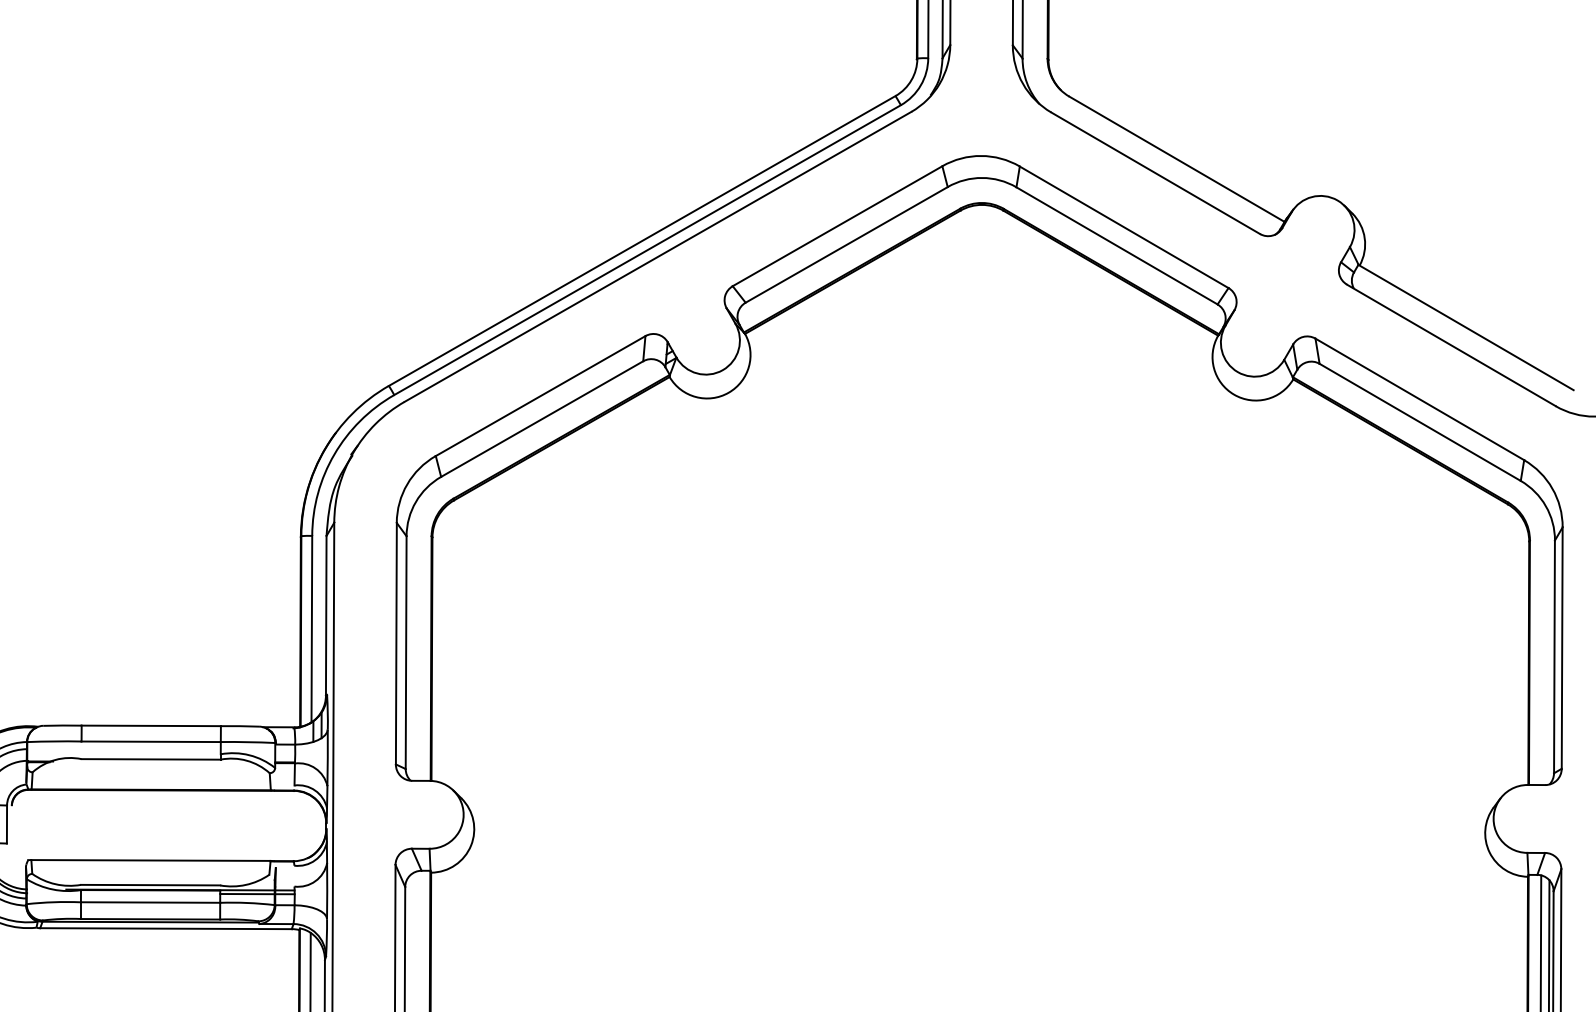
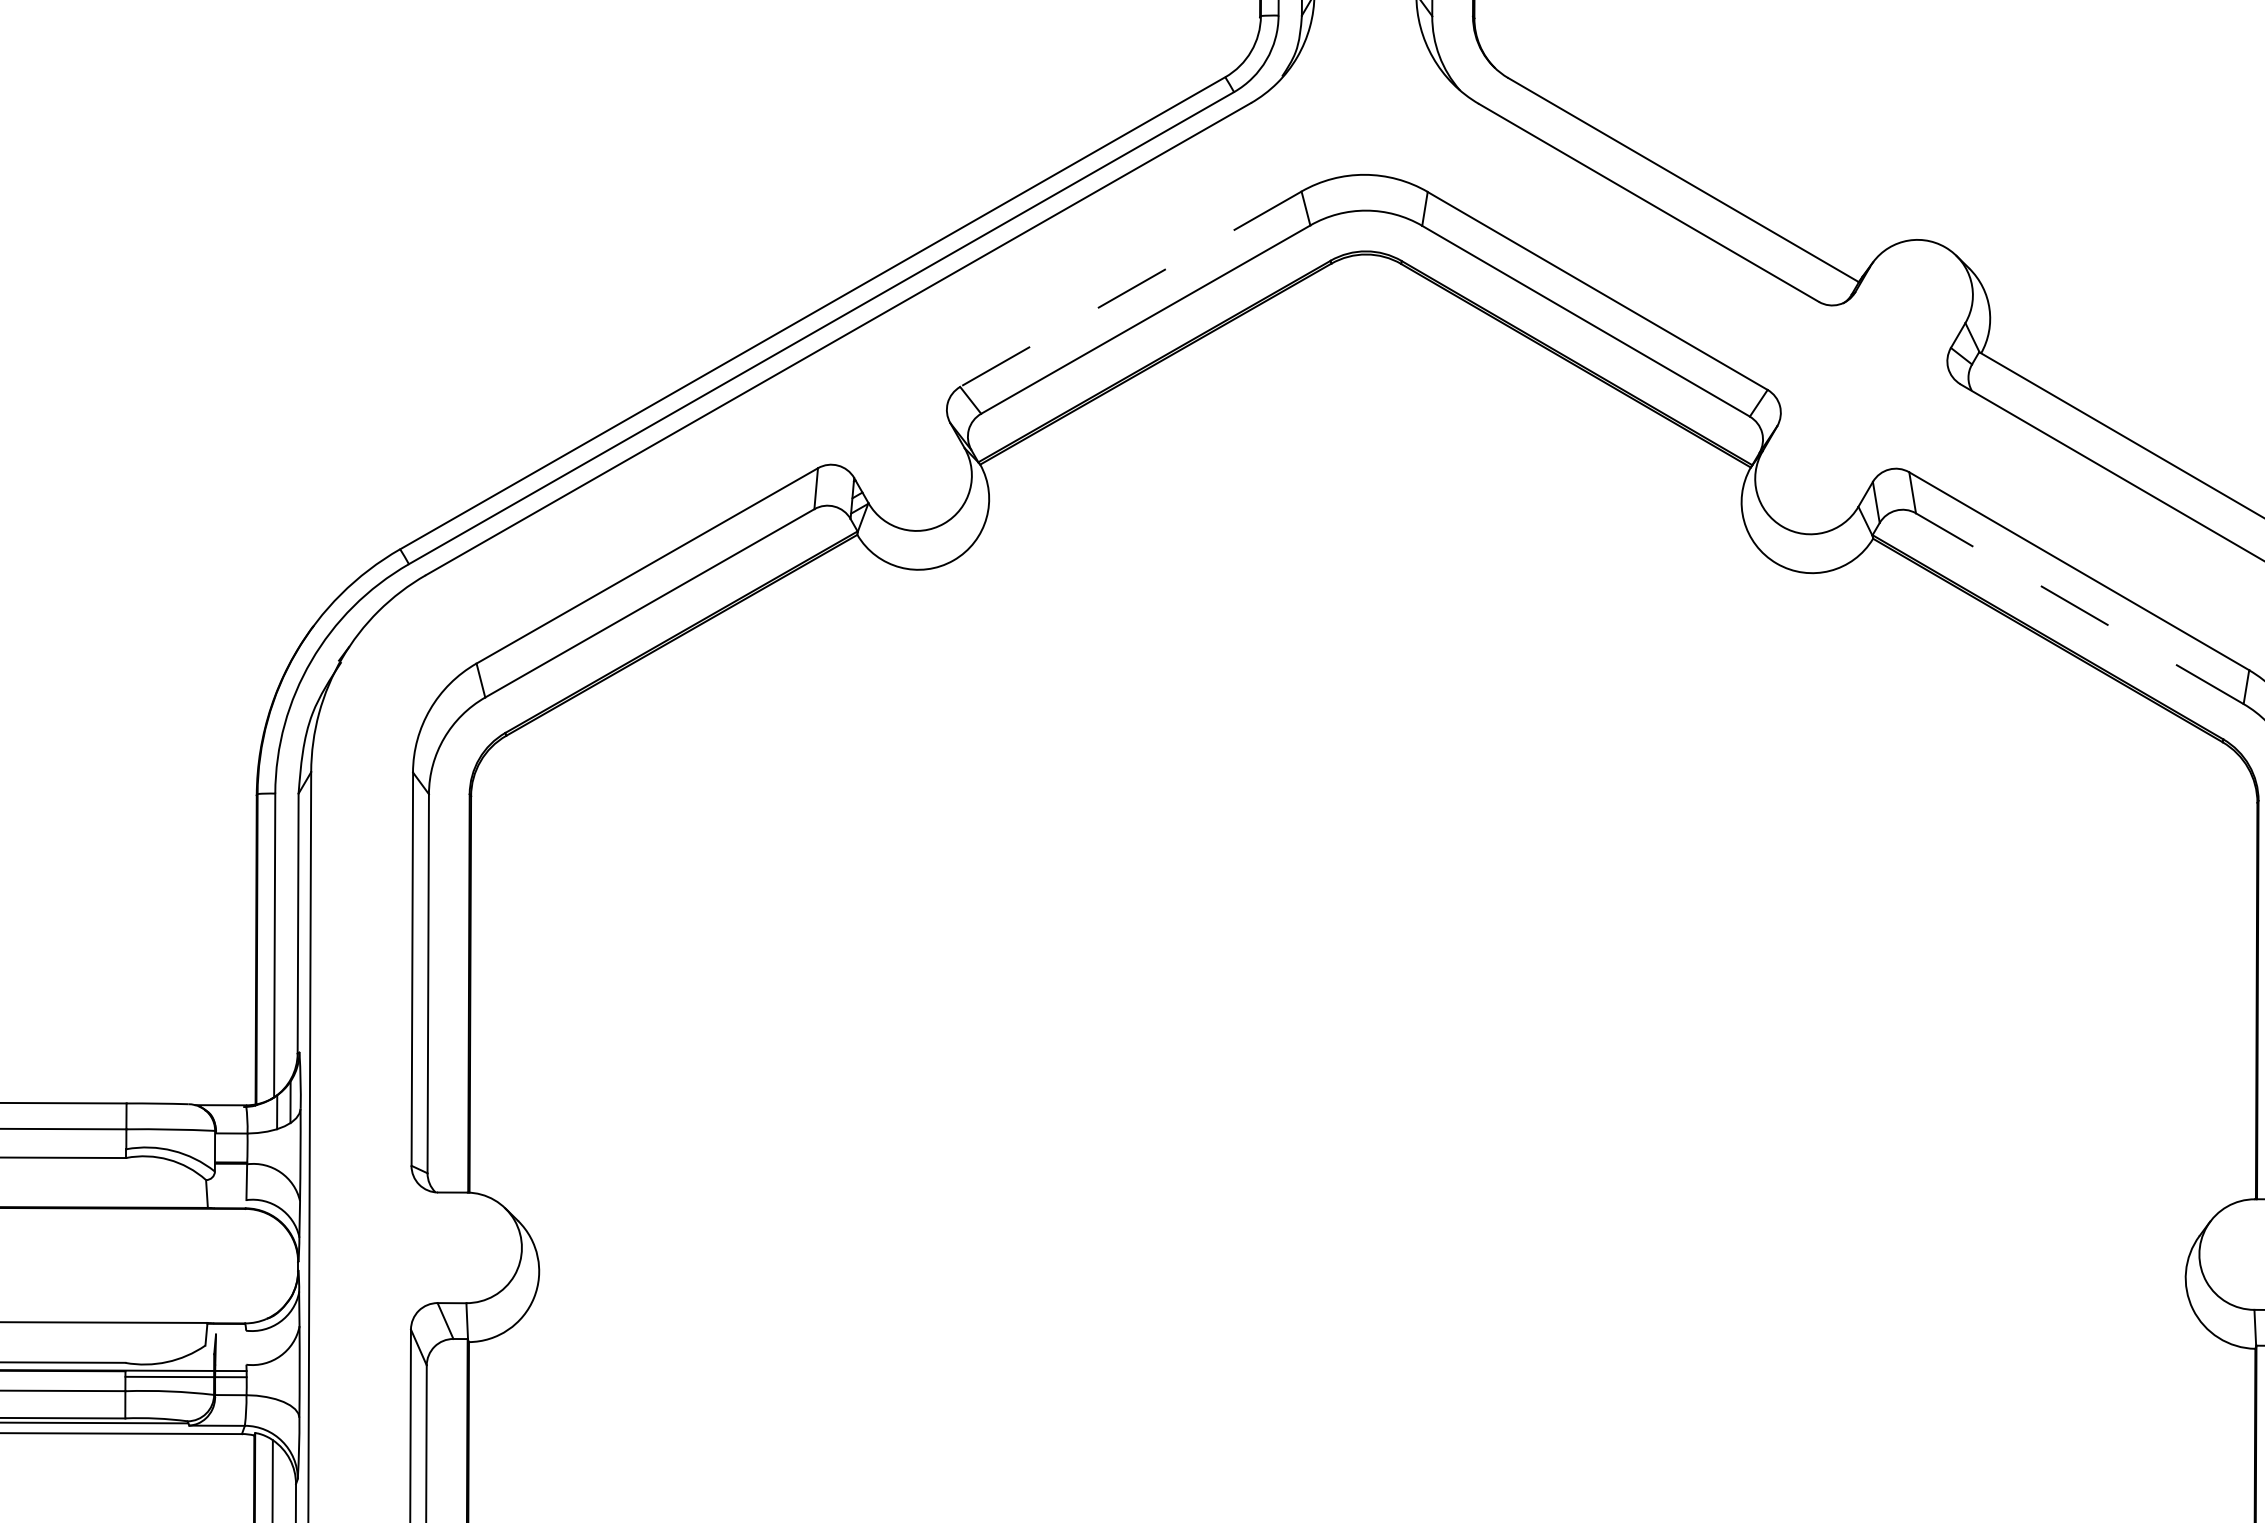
line: (837, 226) -> (1130, 289), solid -> dashed
line: (1419, 422) -> (2078, 608), solid -> dashed

